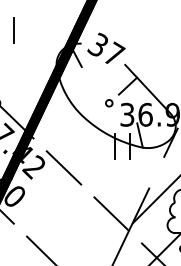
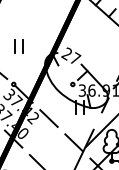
text: (97, 46) -> (66, 54), 37 -> 27

